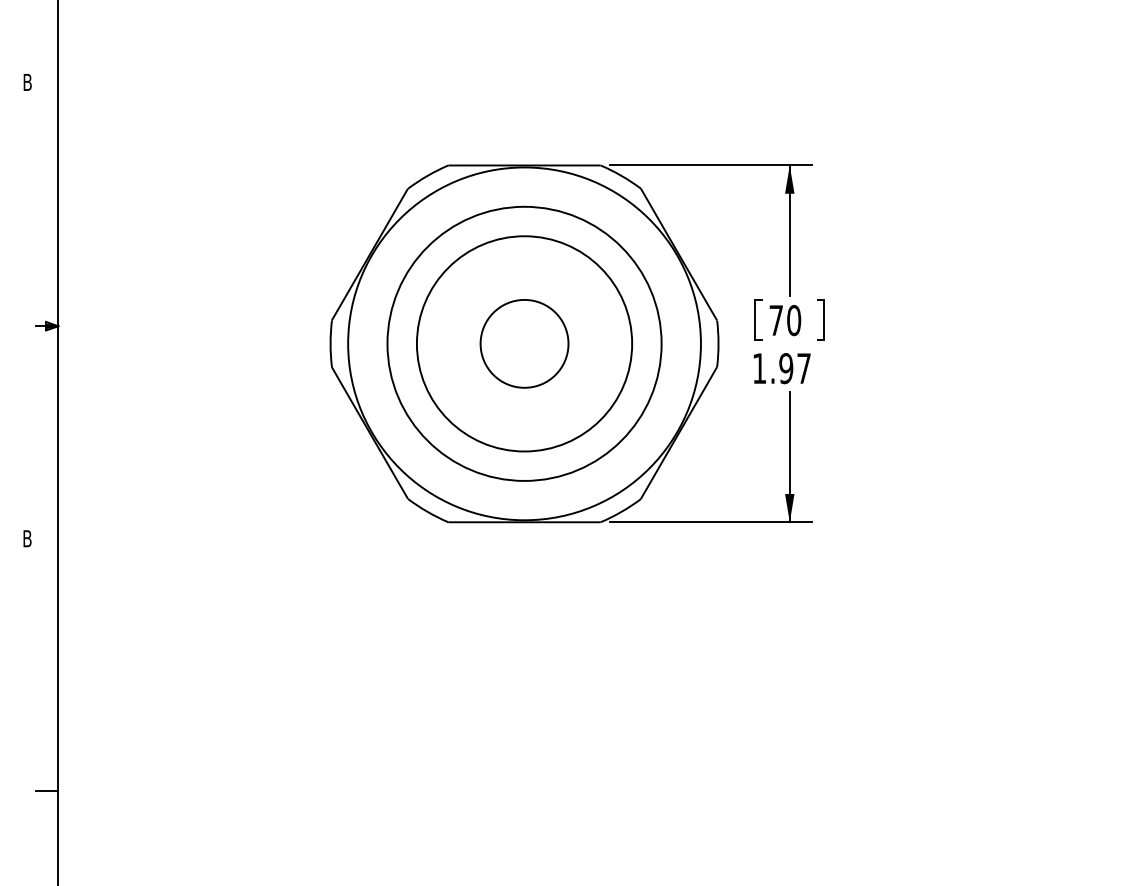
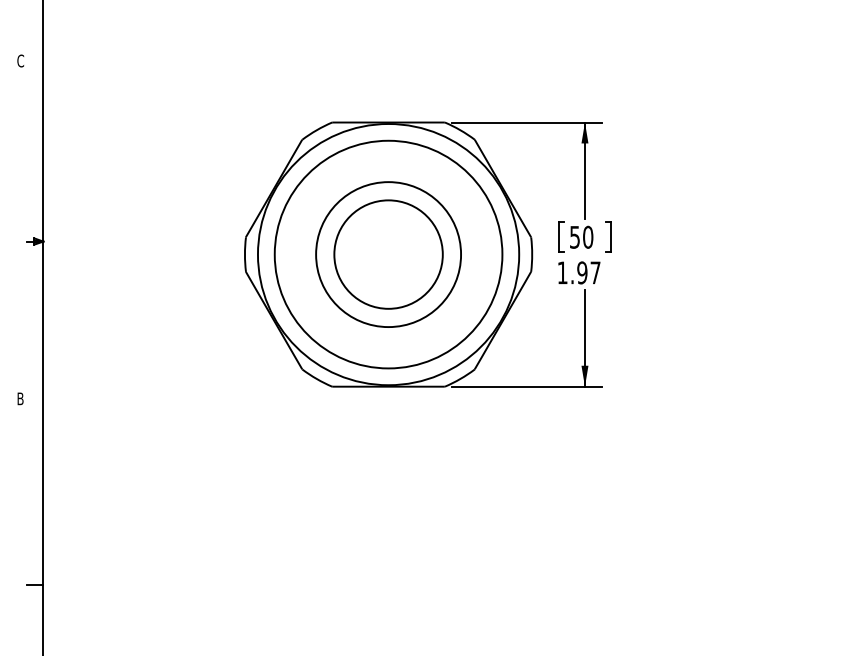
text: (27, 82) -> (20, 61), B -> C
text: (775, 320) -> (574, 237), 70 -> 50
circle: (524, 343) -> (388, 254), size x0.71
circle: (524, 343) -> (388, 254), size x1.43
circle: (524, 343) -> (388, 254), size x1.67

